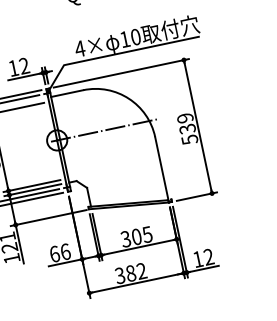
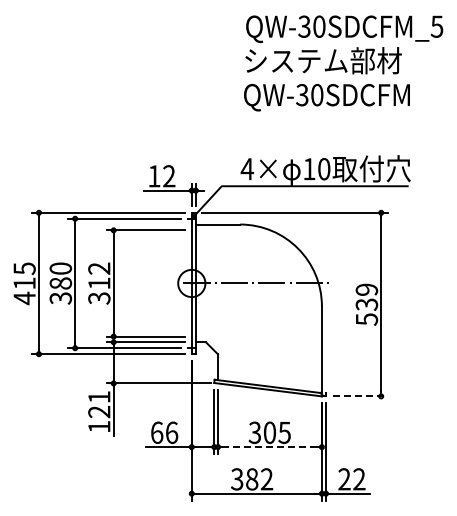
line: (197, 196) -> (360, 396), solid -> dashed
line: (138, 247) -> (269, 447), solid -> dashed
text: (198, 259) -> (344, 479), 12 -> 22

